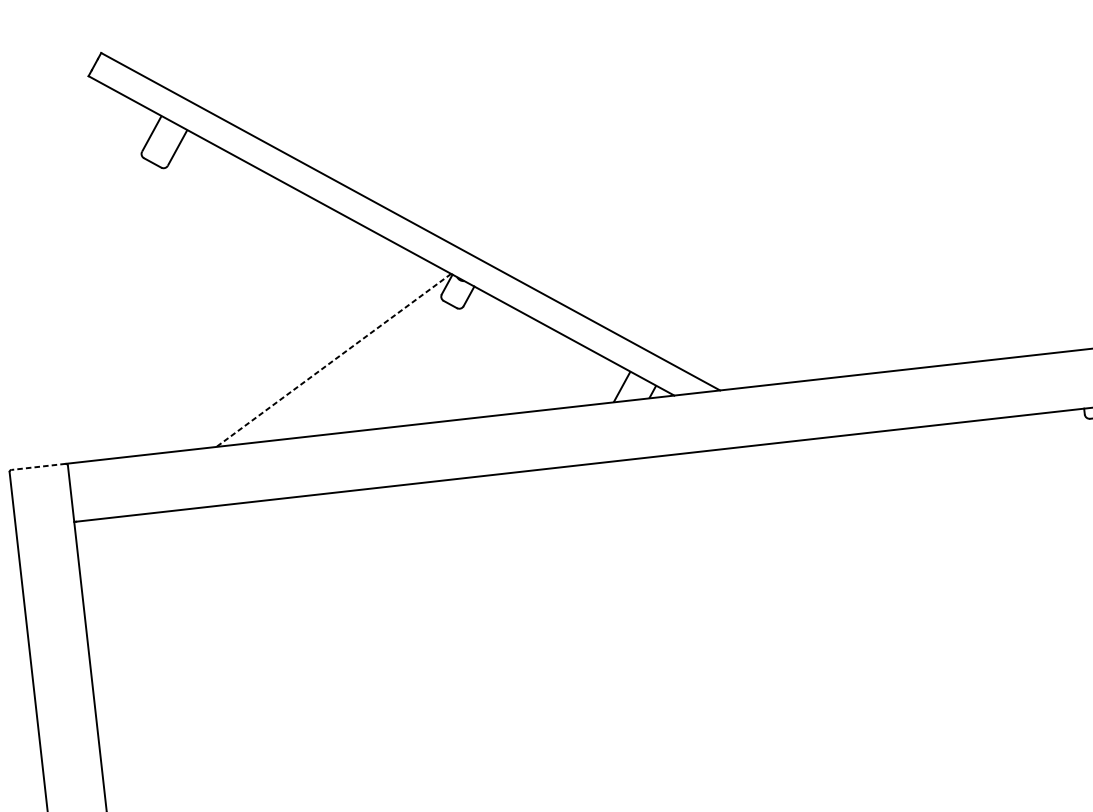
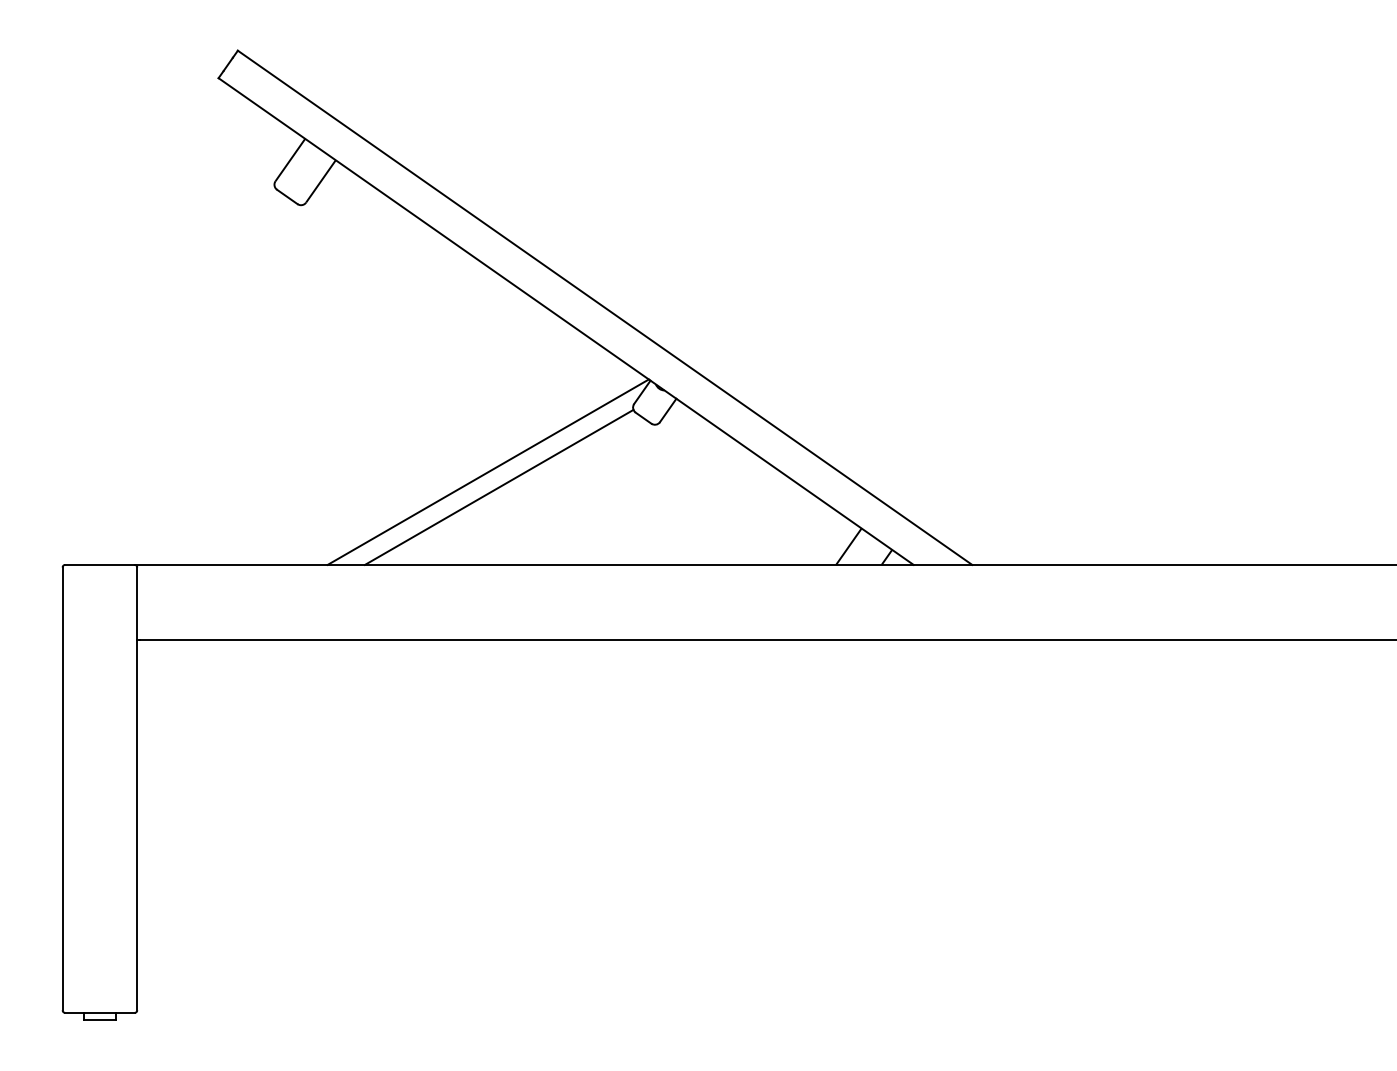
line: (333, 360) -> (487, 472), dashed -> solid
line: (343, 370) -> (498, 486), added
line: (38, 466) -> (99, 564), dashed -> solid

